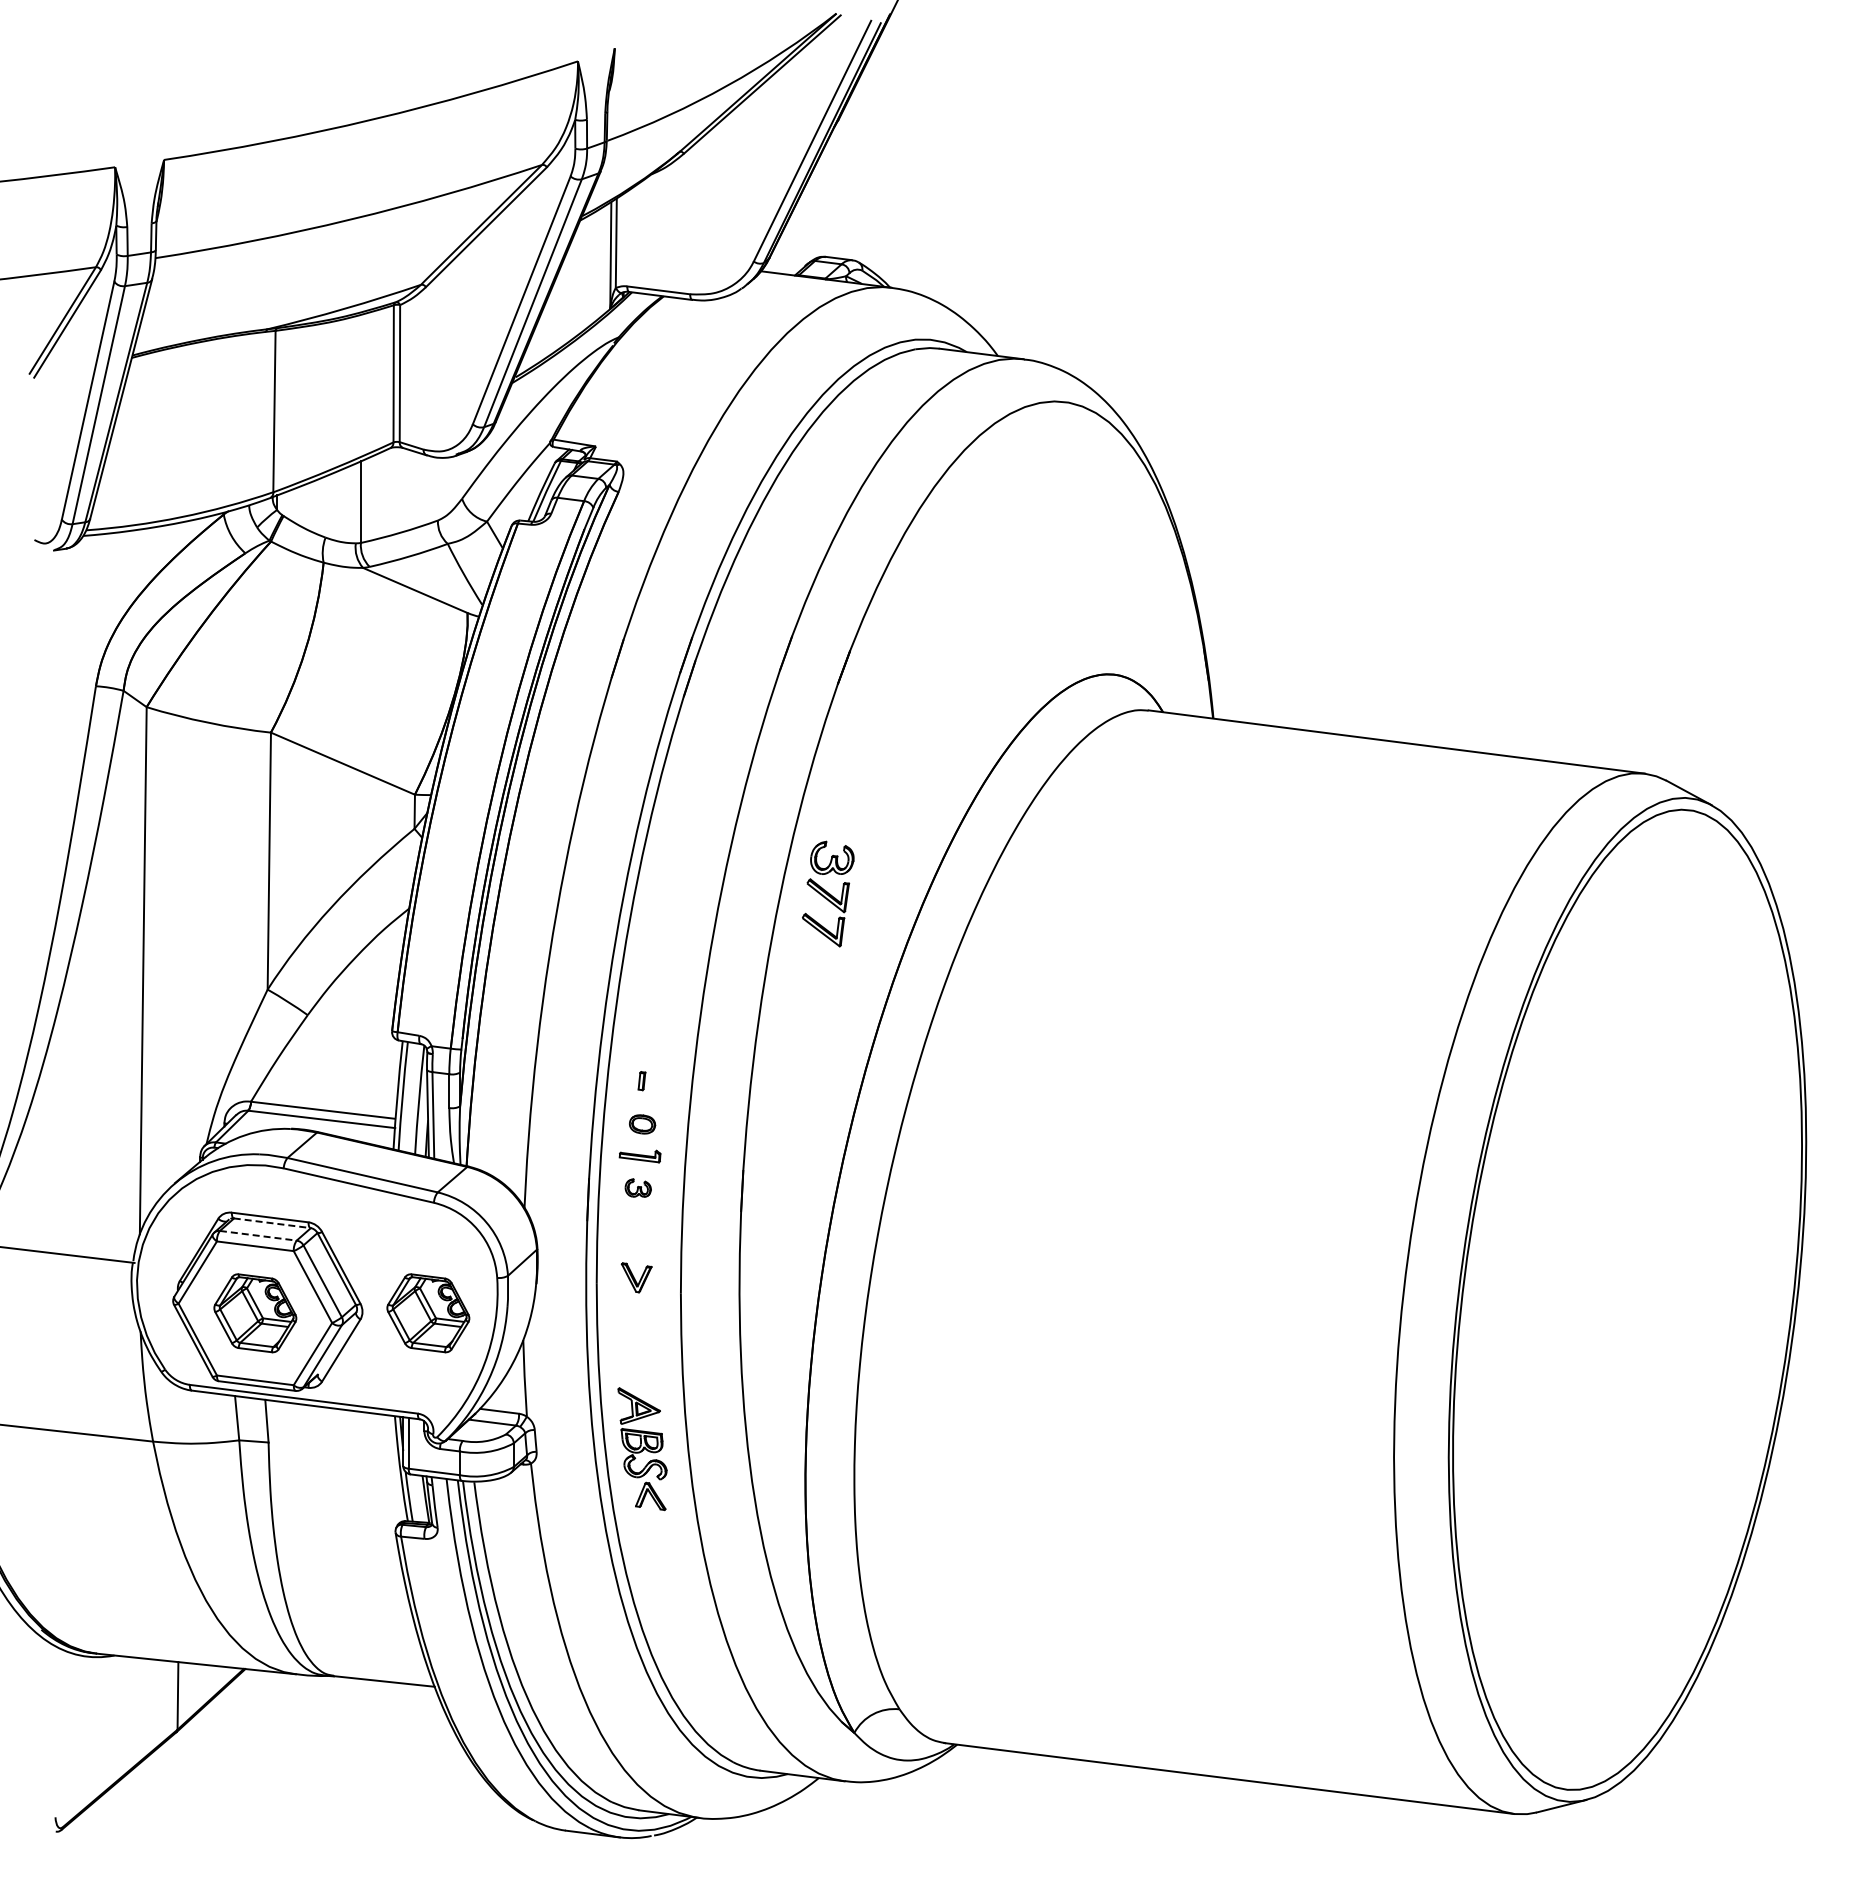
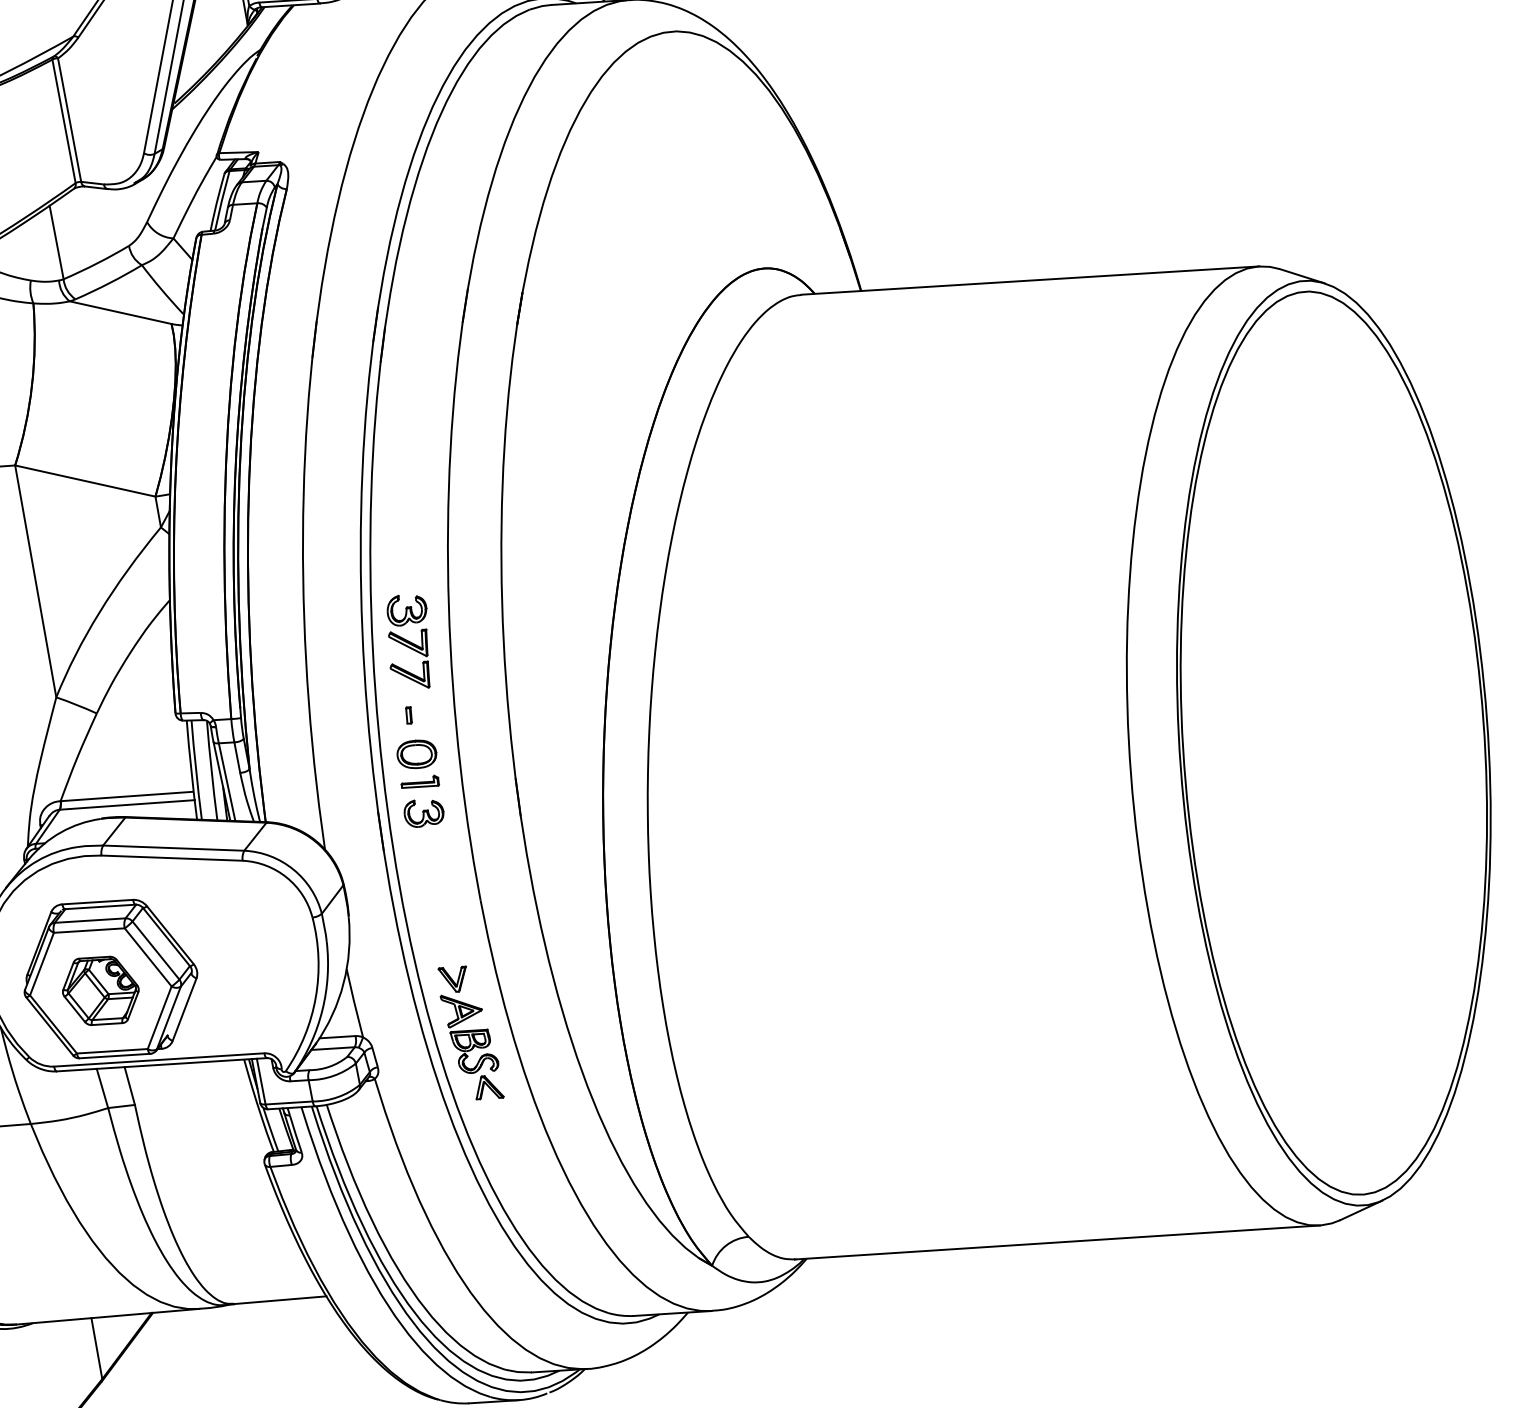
part: (828, 893) -> (409, 642), moved
part: (642, 1124) -> (416, 754), size x1.67
part: (638, 1187) -> (424, 811), size x1.67
line: (272, 1223) -> (100, 907), dashed -> solid
line: (258, 1235) -> (90, 920), dashed -> solid
part: (636, 1277) -> (454, 978), moved
part: (428, 1313) -> (256, 961), removed

